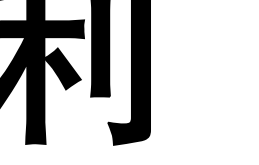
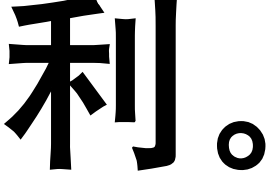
part: (216, 120) -> (241, 145), added

